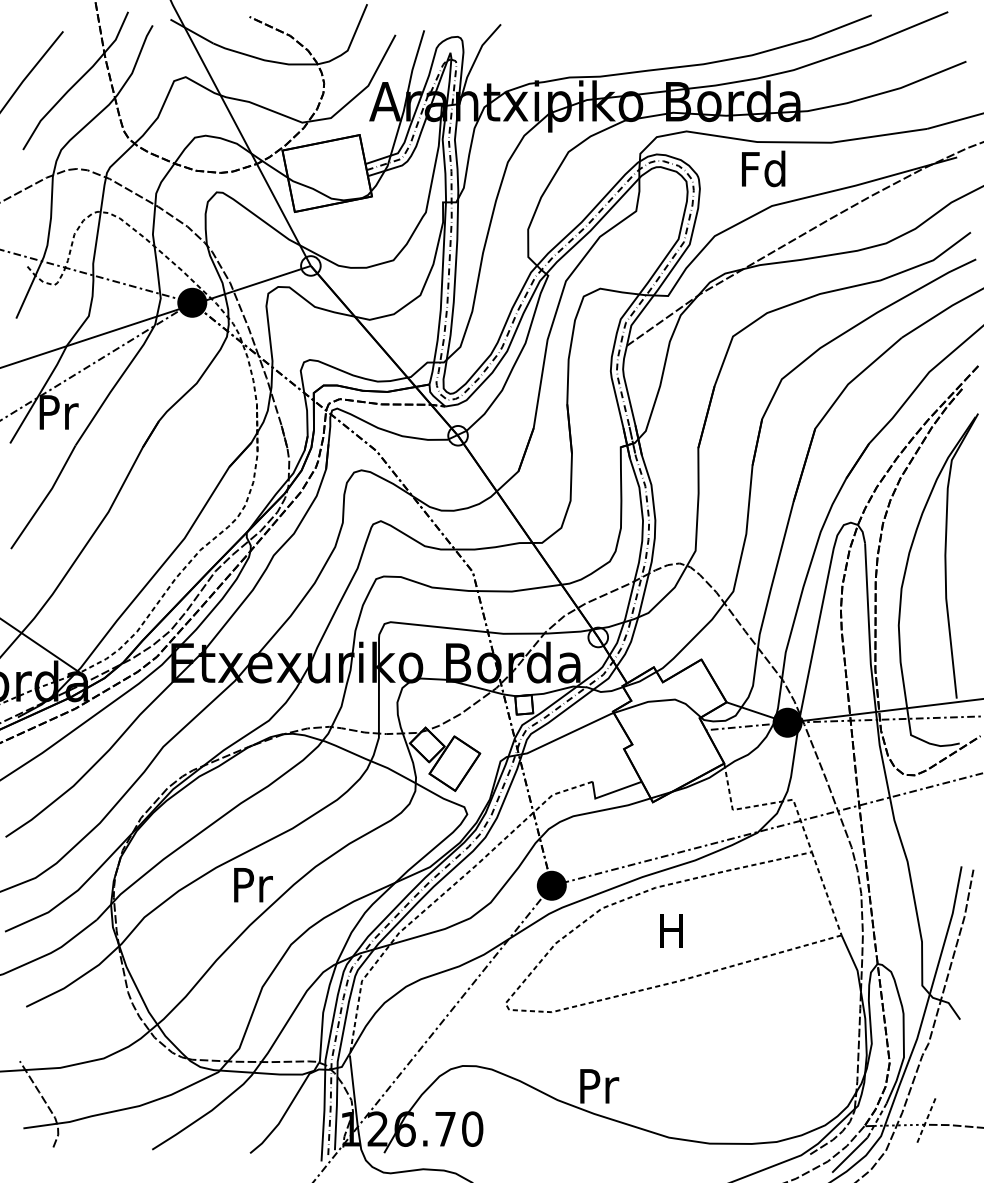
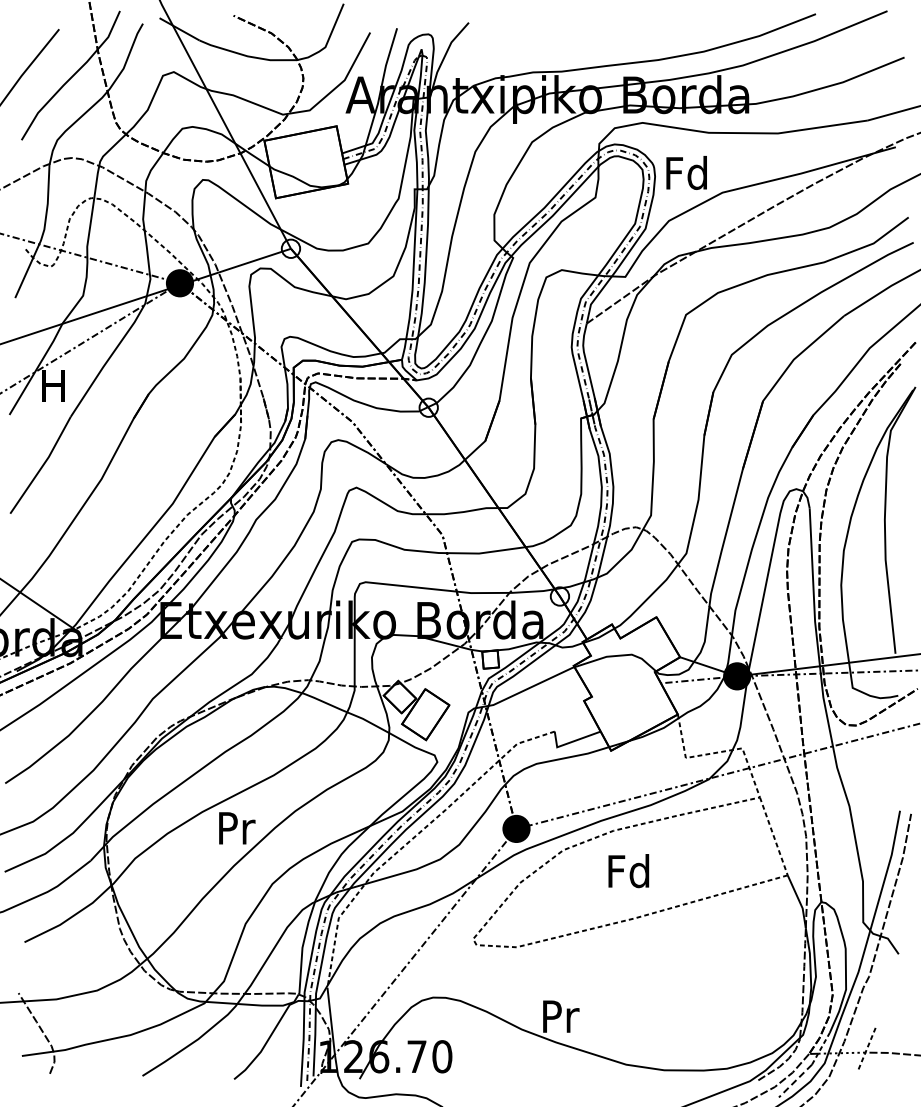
text: (763, 168) -> (686, 172), moved
text: (59, 412) -> (55, 385), Pr -> H
text: (671, 931) -> (628, 871), H -> Fd
line: (849, 1155) -> (795, 1081), solid -> dashed

